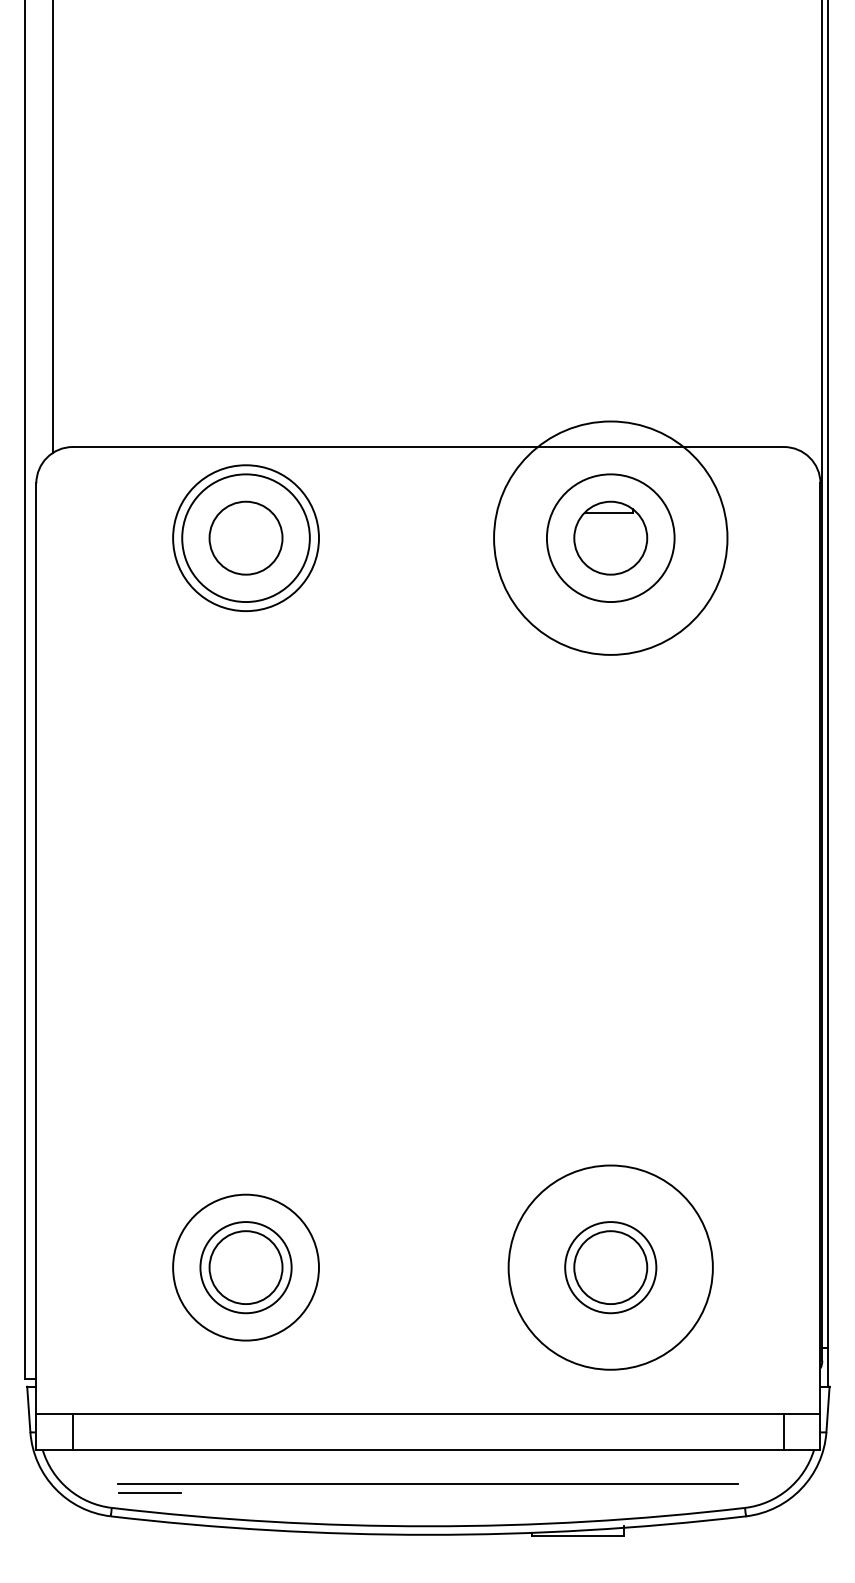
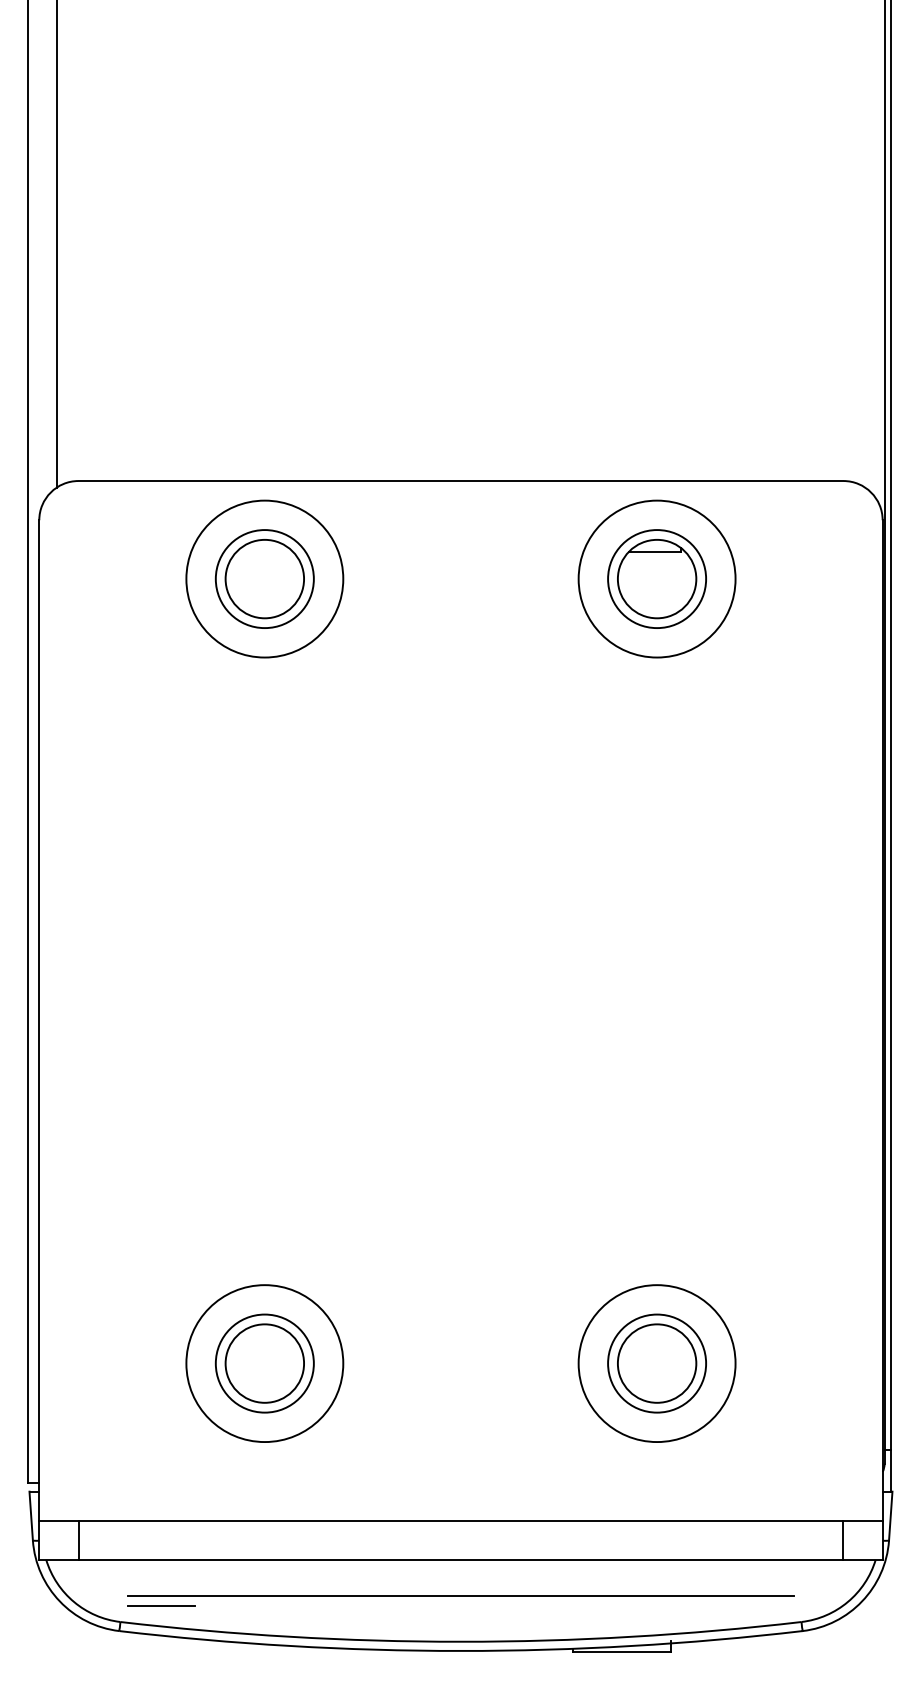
circle: (610, 537) -> (656, 578), size x0.62
circle: (245, 538) -> (264, 579), size x0.71
circle: (611, 538) -> (657, 579), size x0.71
circle: (610, 1267) -> (656, 1363), size x0.71

